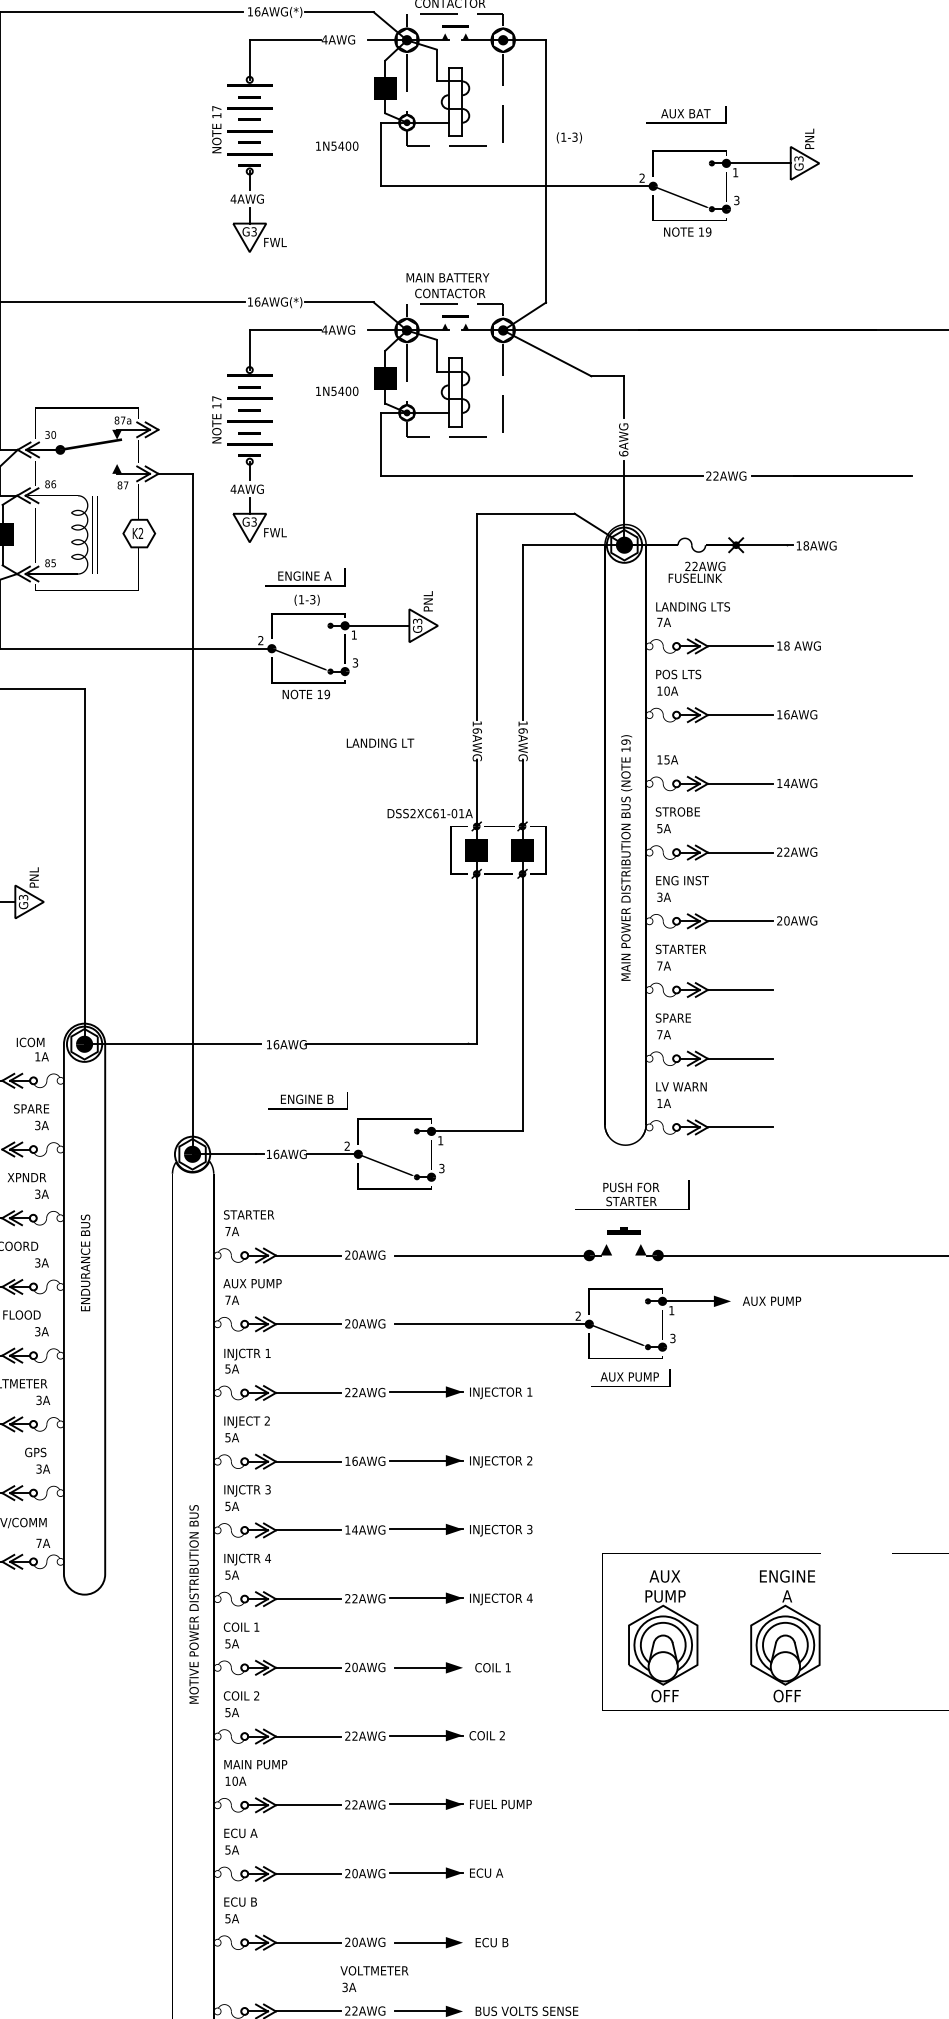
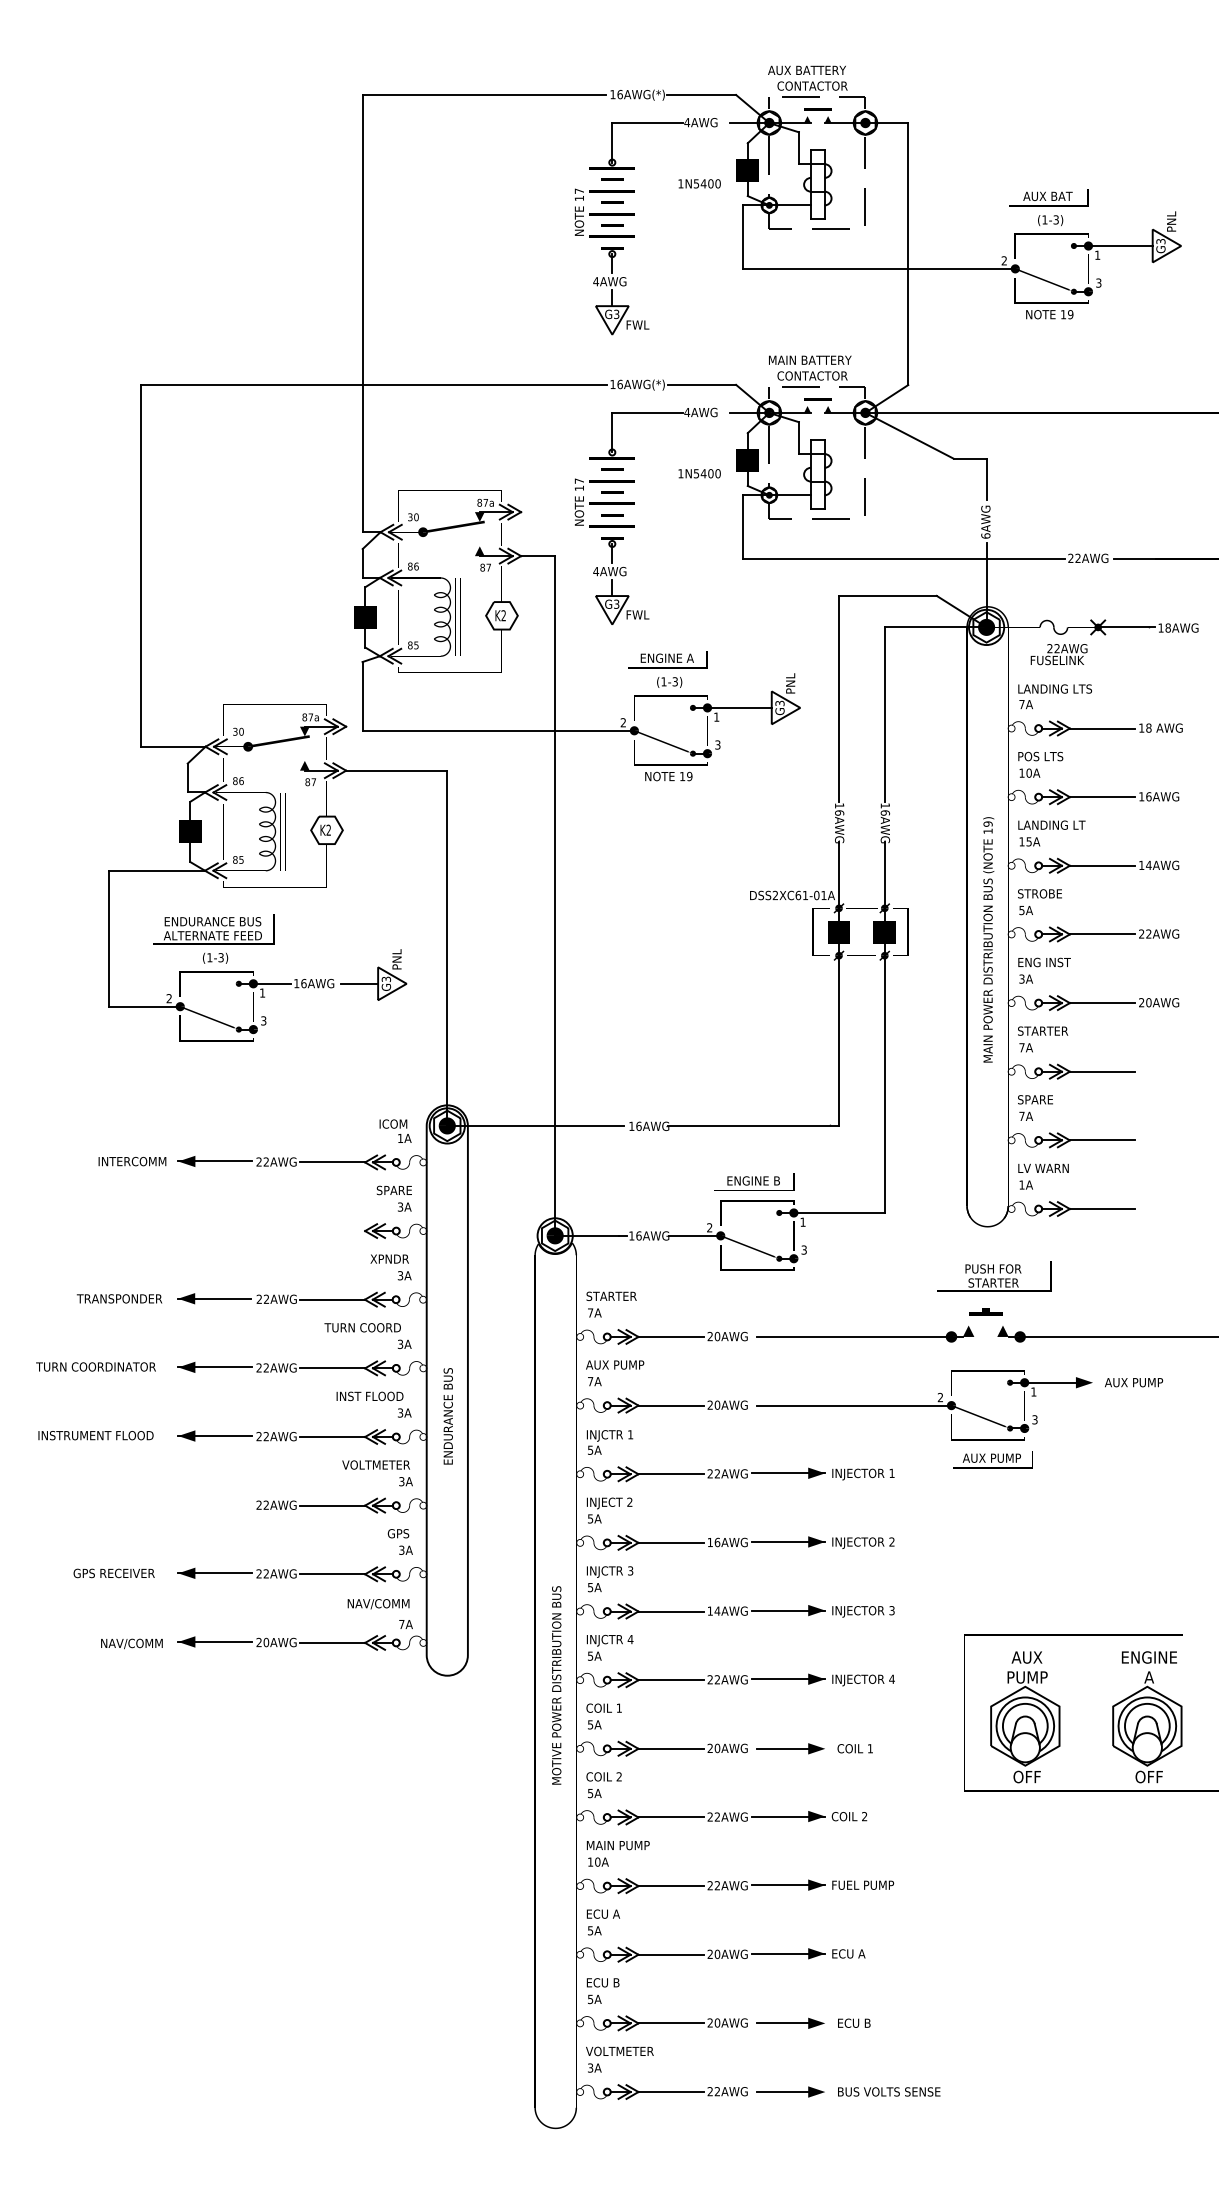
text: (569, 137) -> (1050, 220), moved
text: (337, 145) -> (699, 183), moved
text: (380, 742) -> (1051, 824), moved
text: (308, 1099) -> (754, 1181), moved
text: (84, 1263) -> (447, 1416), moved
text: (374, 1978) -> (619, 2059), moved

